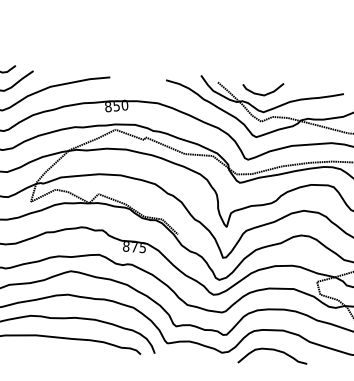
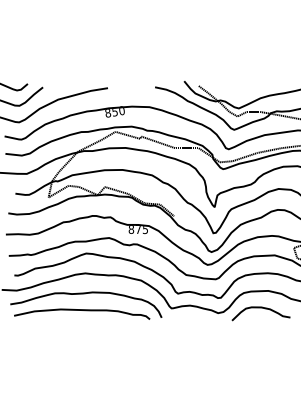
curve: (259, 92) -> (234, 92), removed

